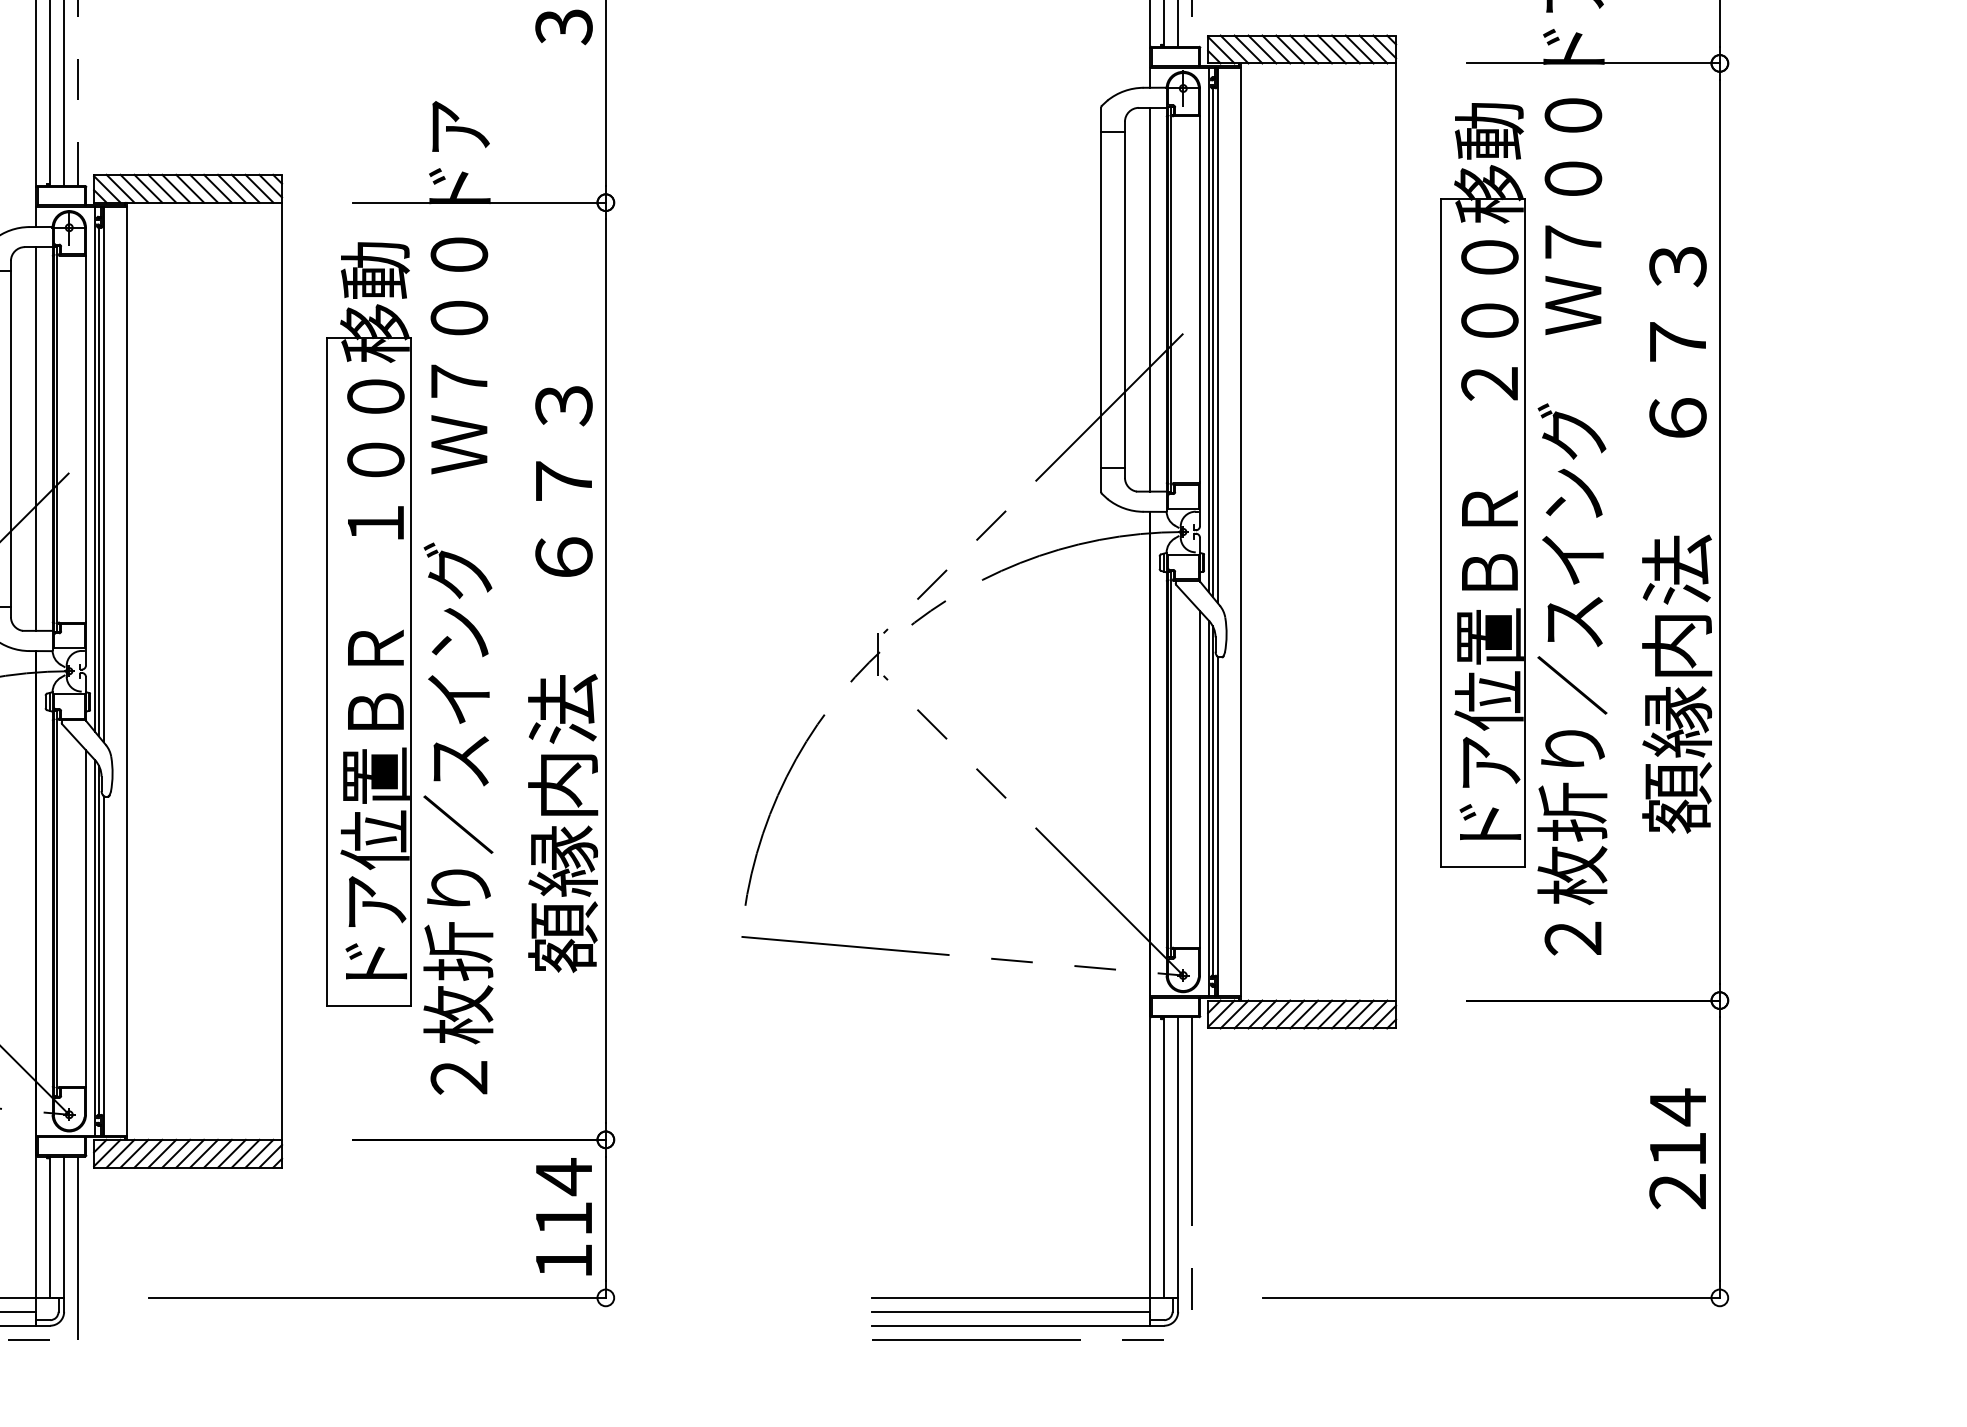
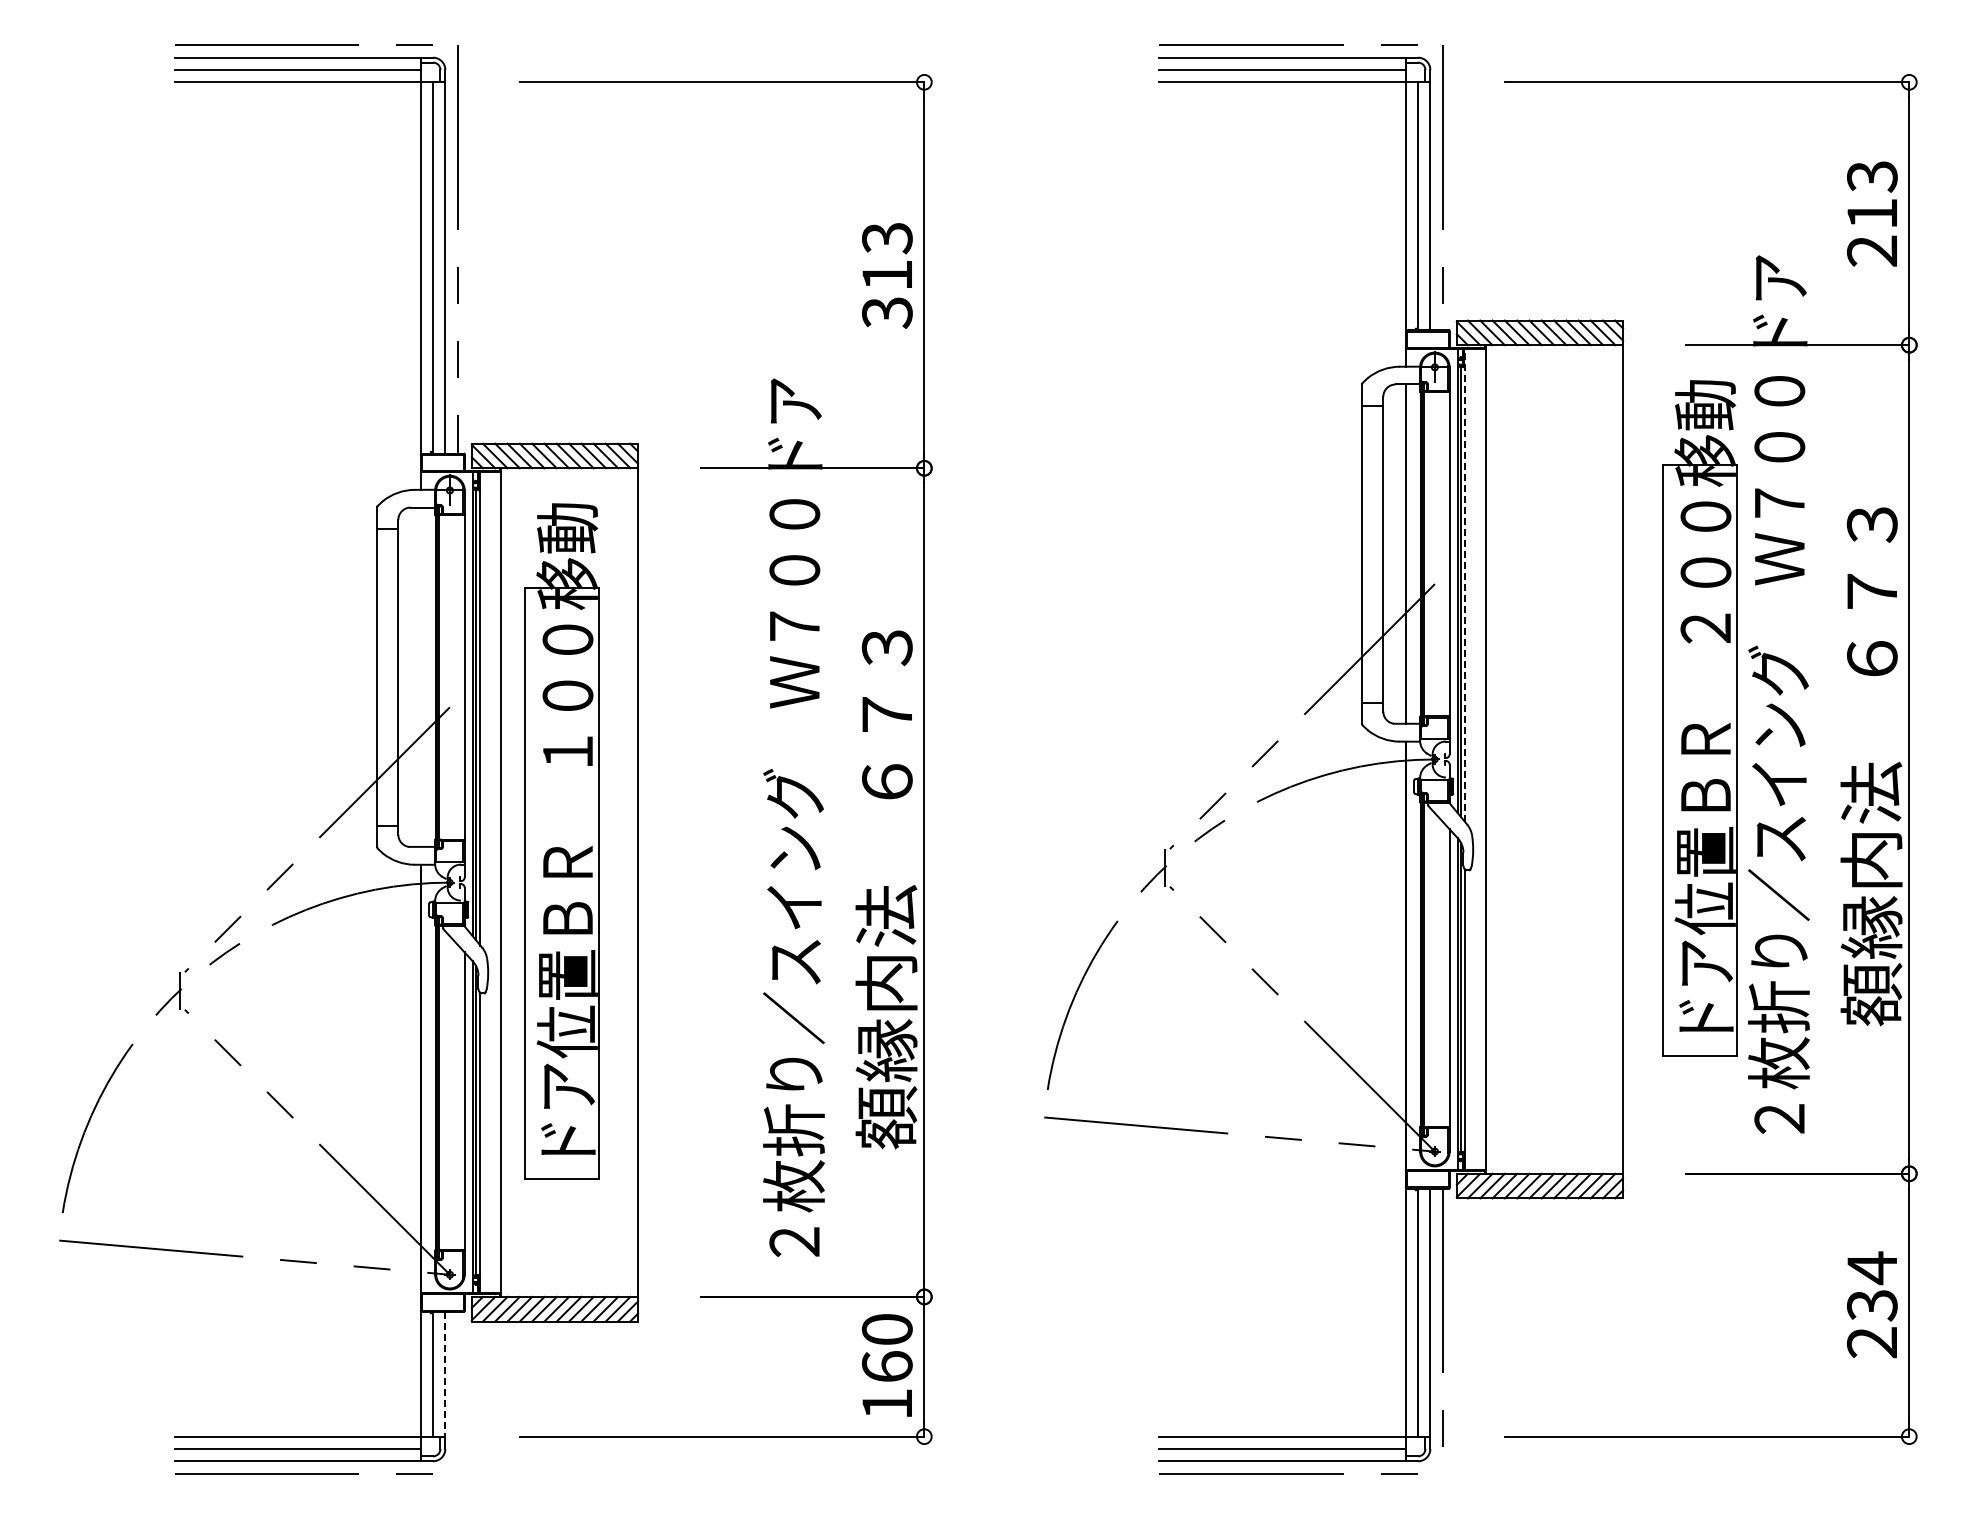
line: (1217, 335) -> (1465, 585), solid -> dashed
line: (36, 438) -> (420, 676), removed
part: (368, 624) -> (561, 841), moved
text: (1677, 1149) -> (1871, 1305), 214 -> 234
text: (563, 1197) -> (886, 1347), 114 -> 160
line: (64, 1227) -> (445, 1374), solid -> dashed
line: (77, 1247) -> (457, 1392), removed

